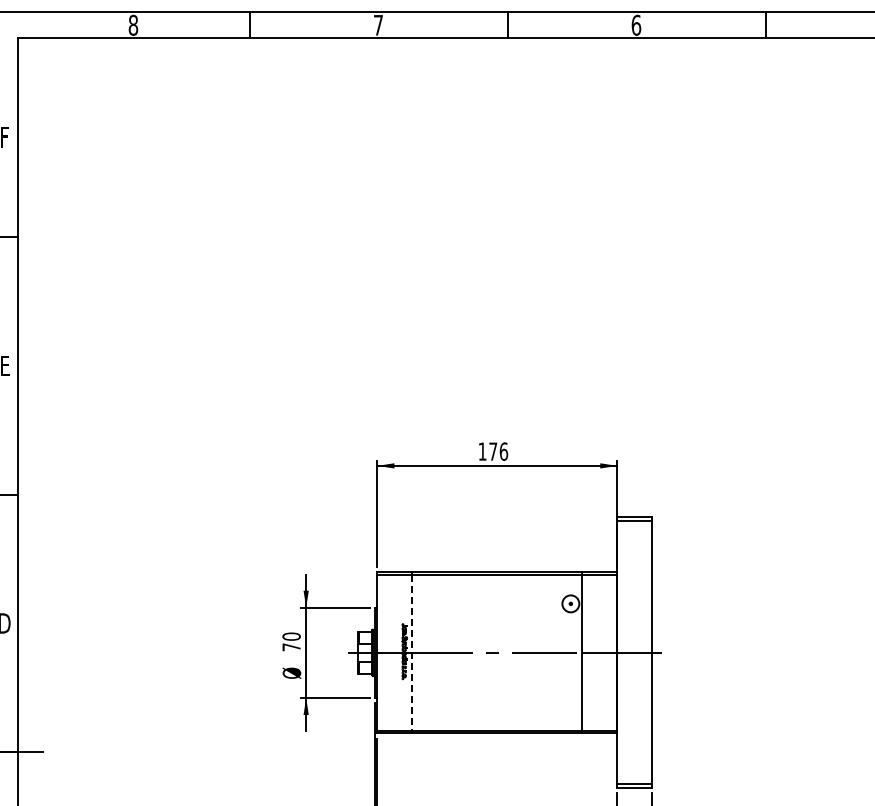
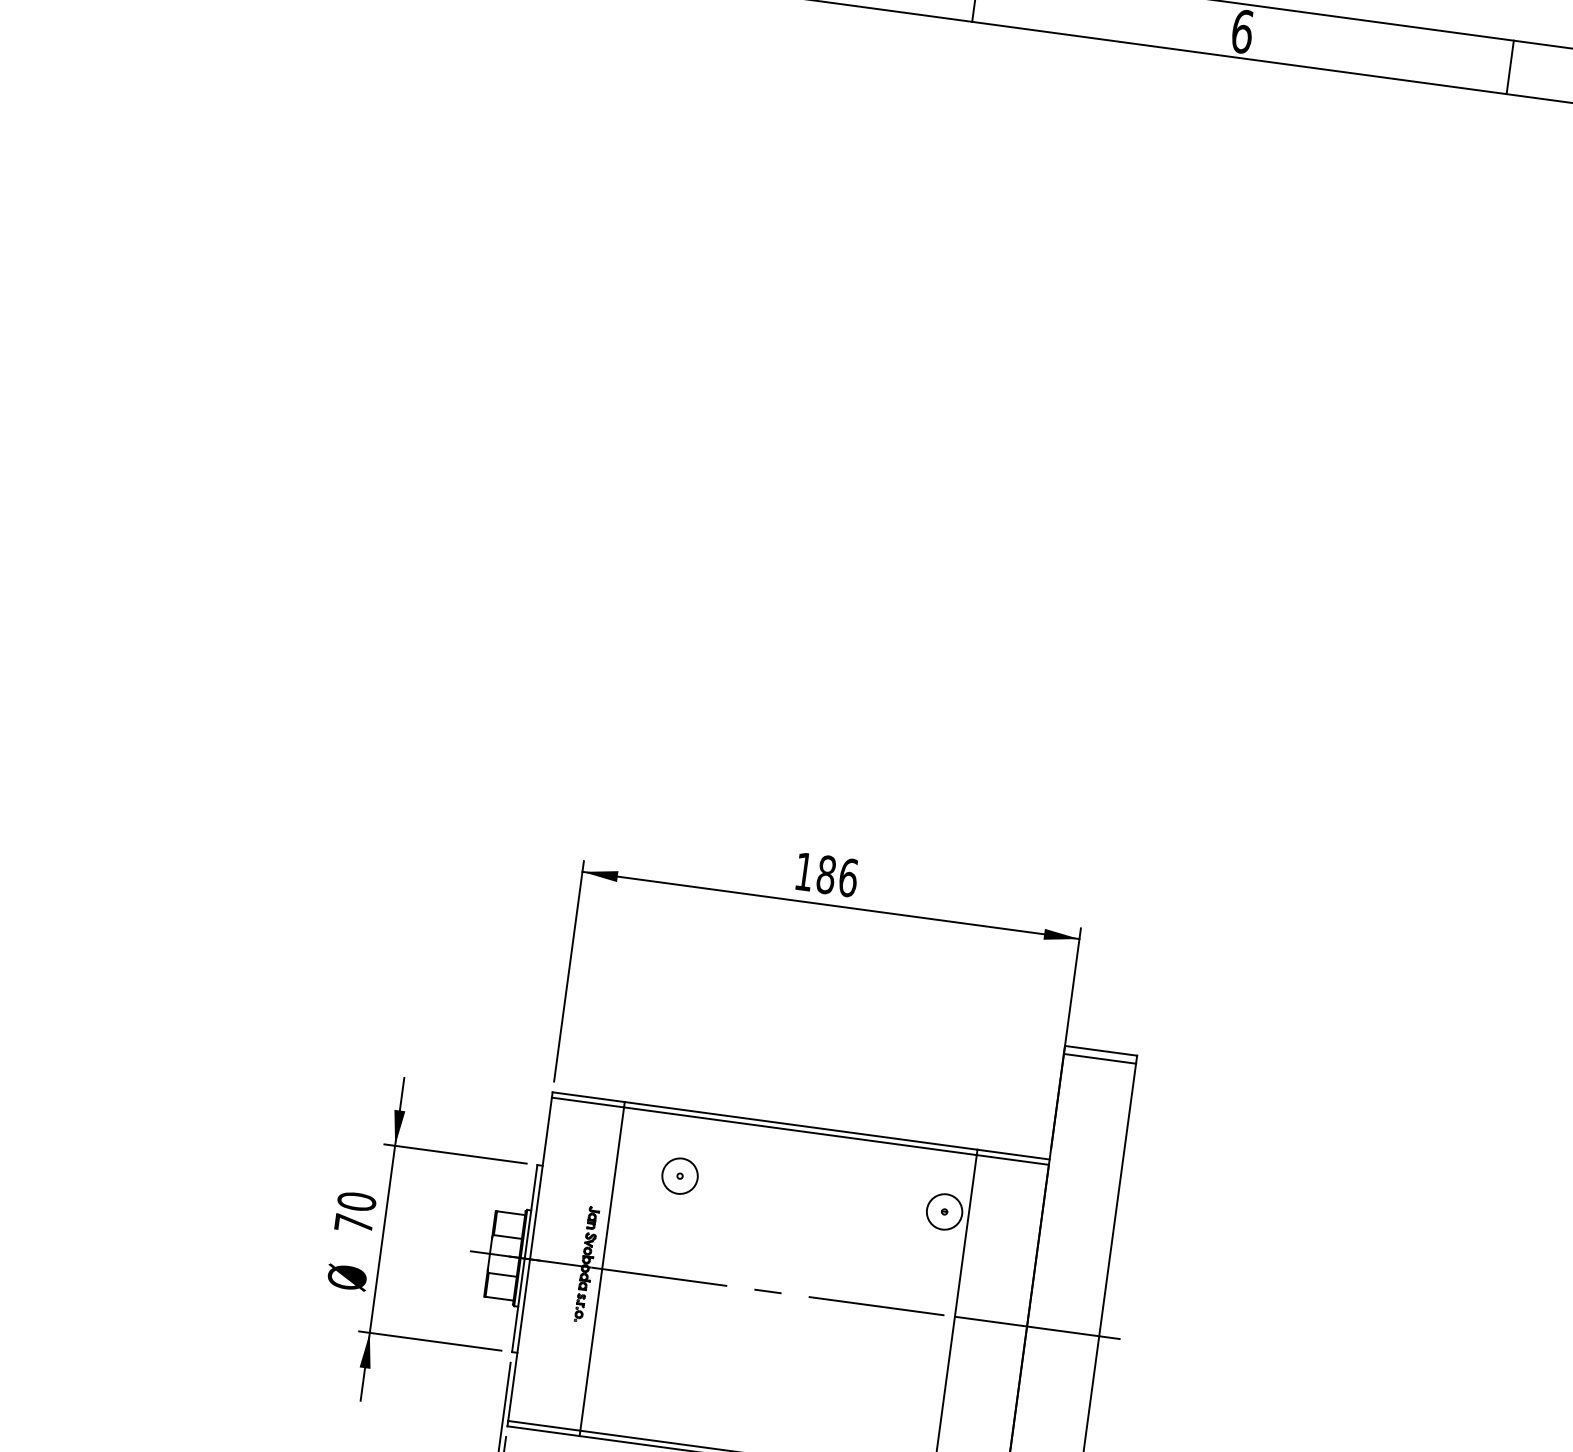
text: (493, 451) -> (826, 874), 176 -> 186
part: (442, 603) -> (678, 1175), added
line: (412, 653) -> (602, 1270), dashed -> solid

